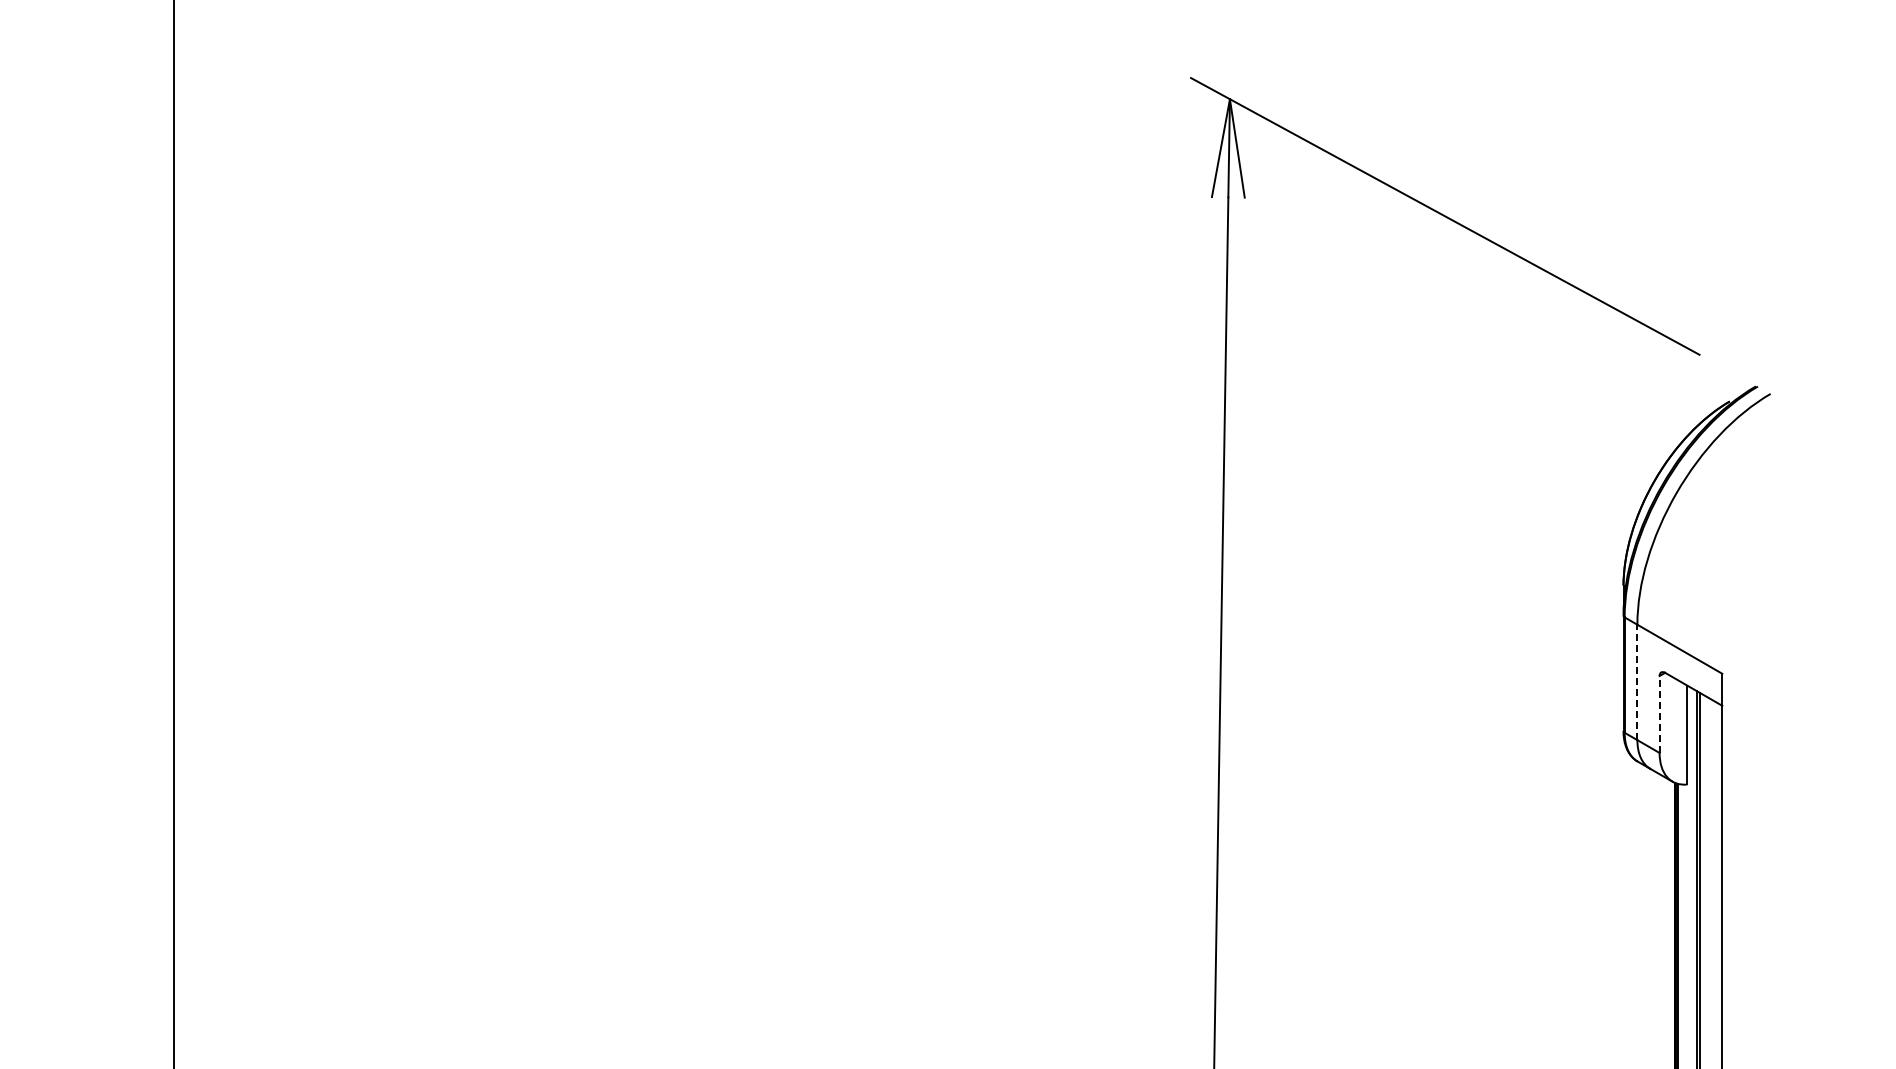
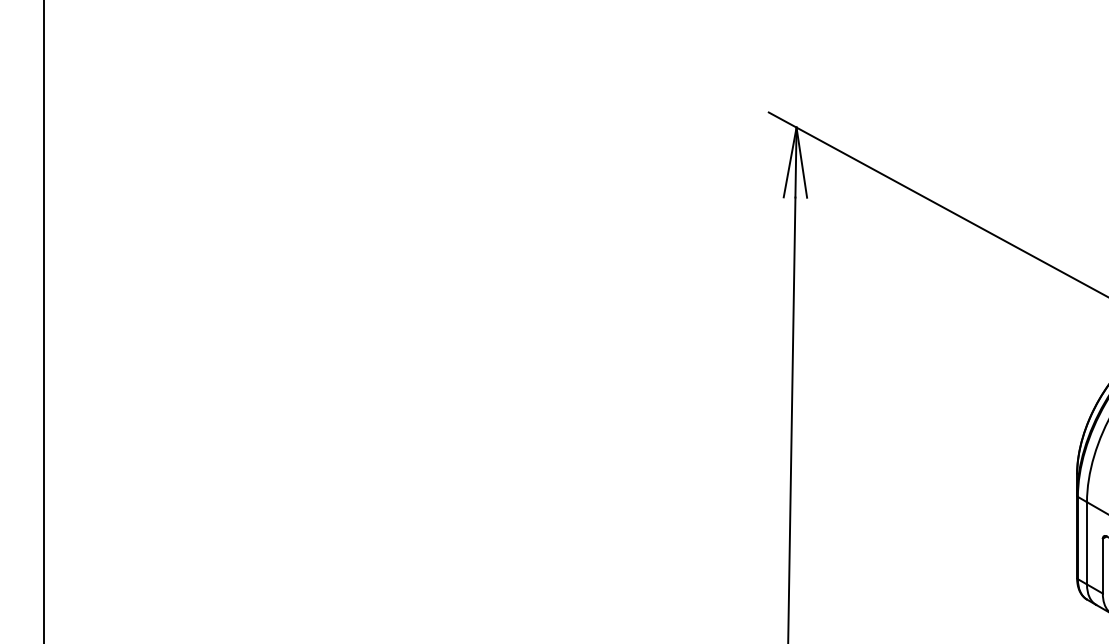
line: (1637, 682) -> (1087, 543), dashed -> solid
line: (1659, 714) -> (1102, 566), dashed -> solid

